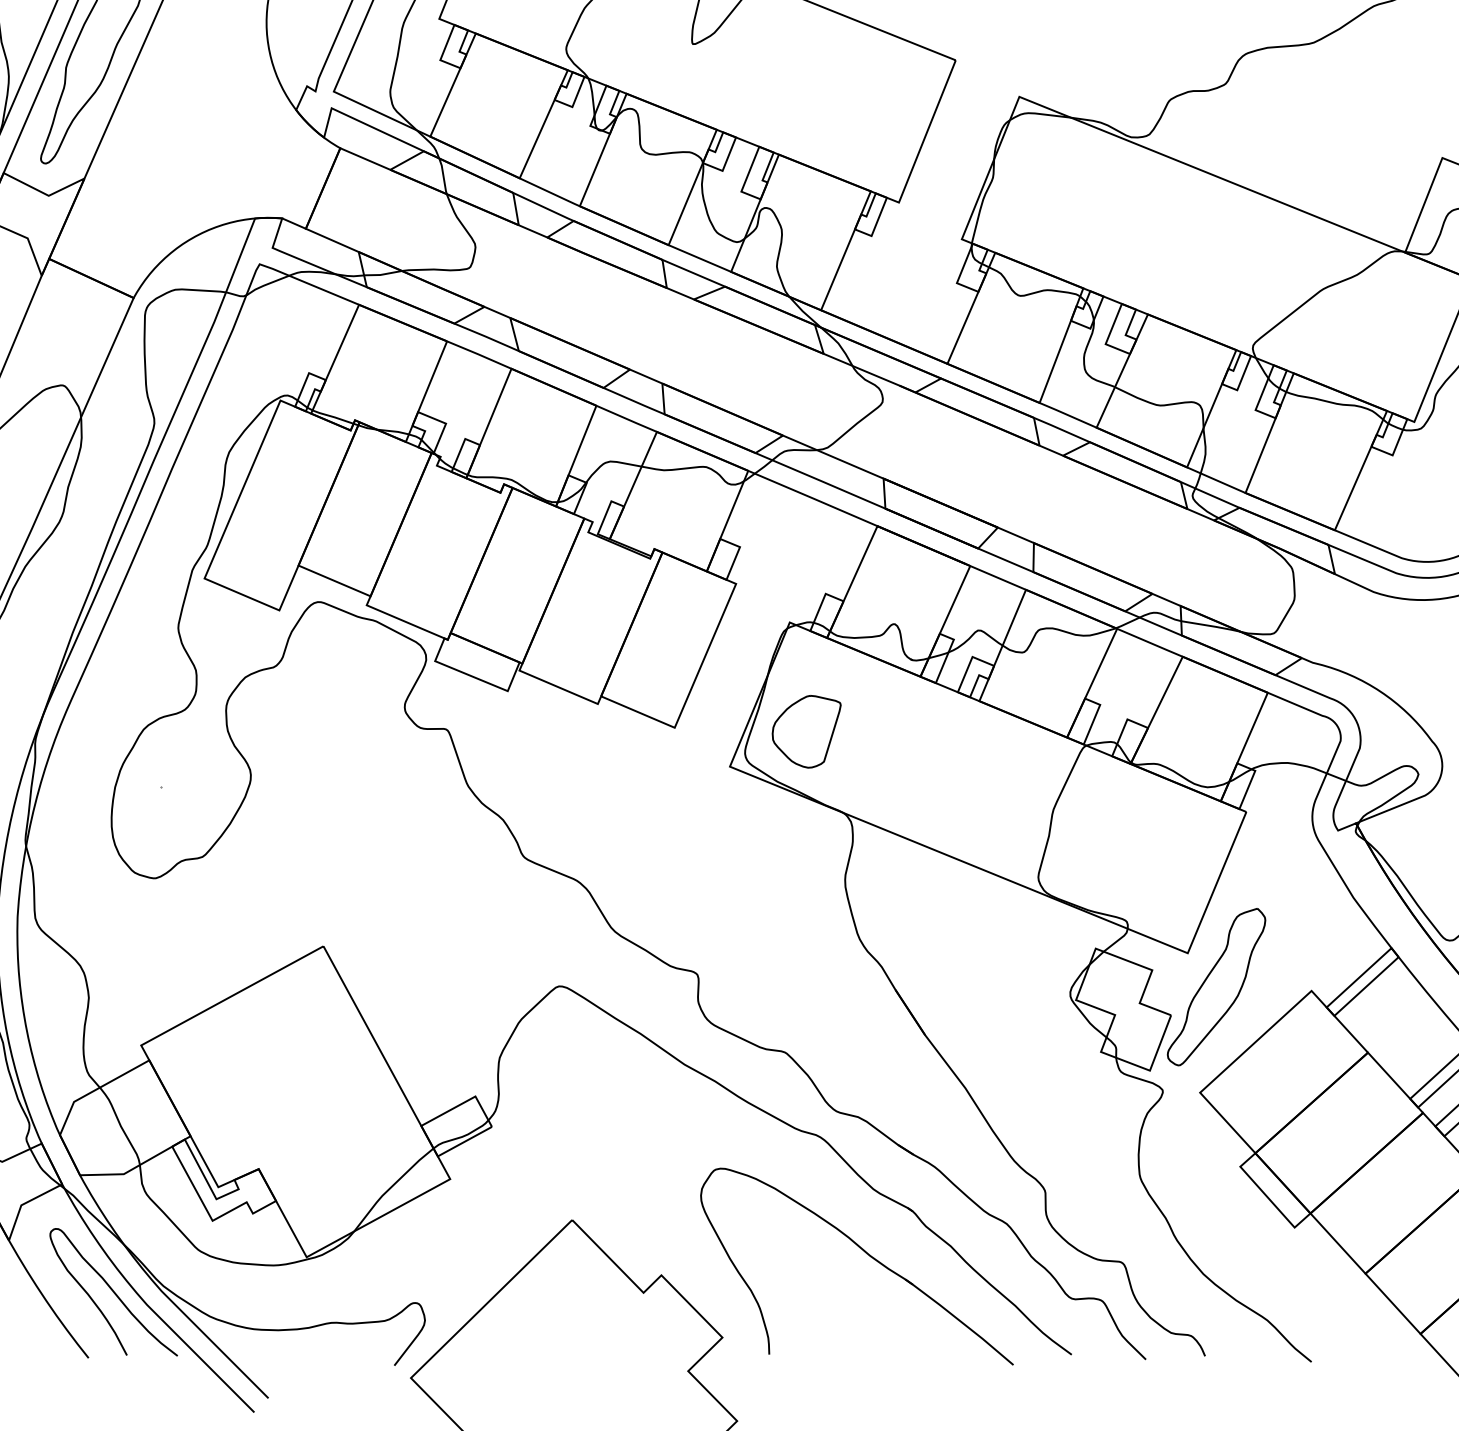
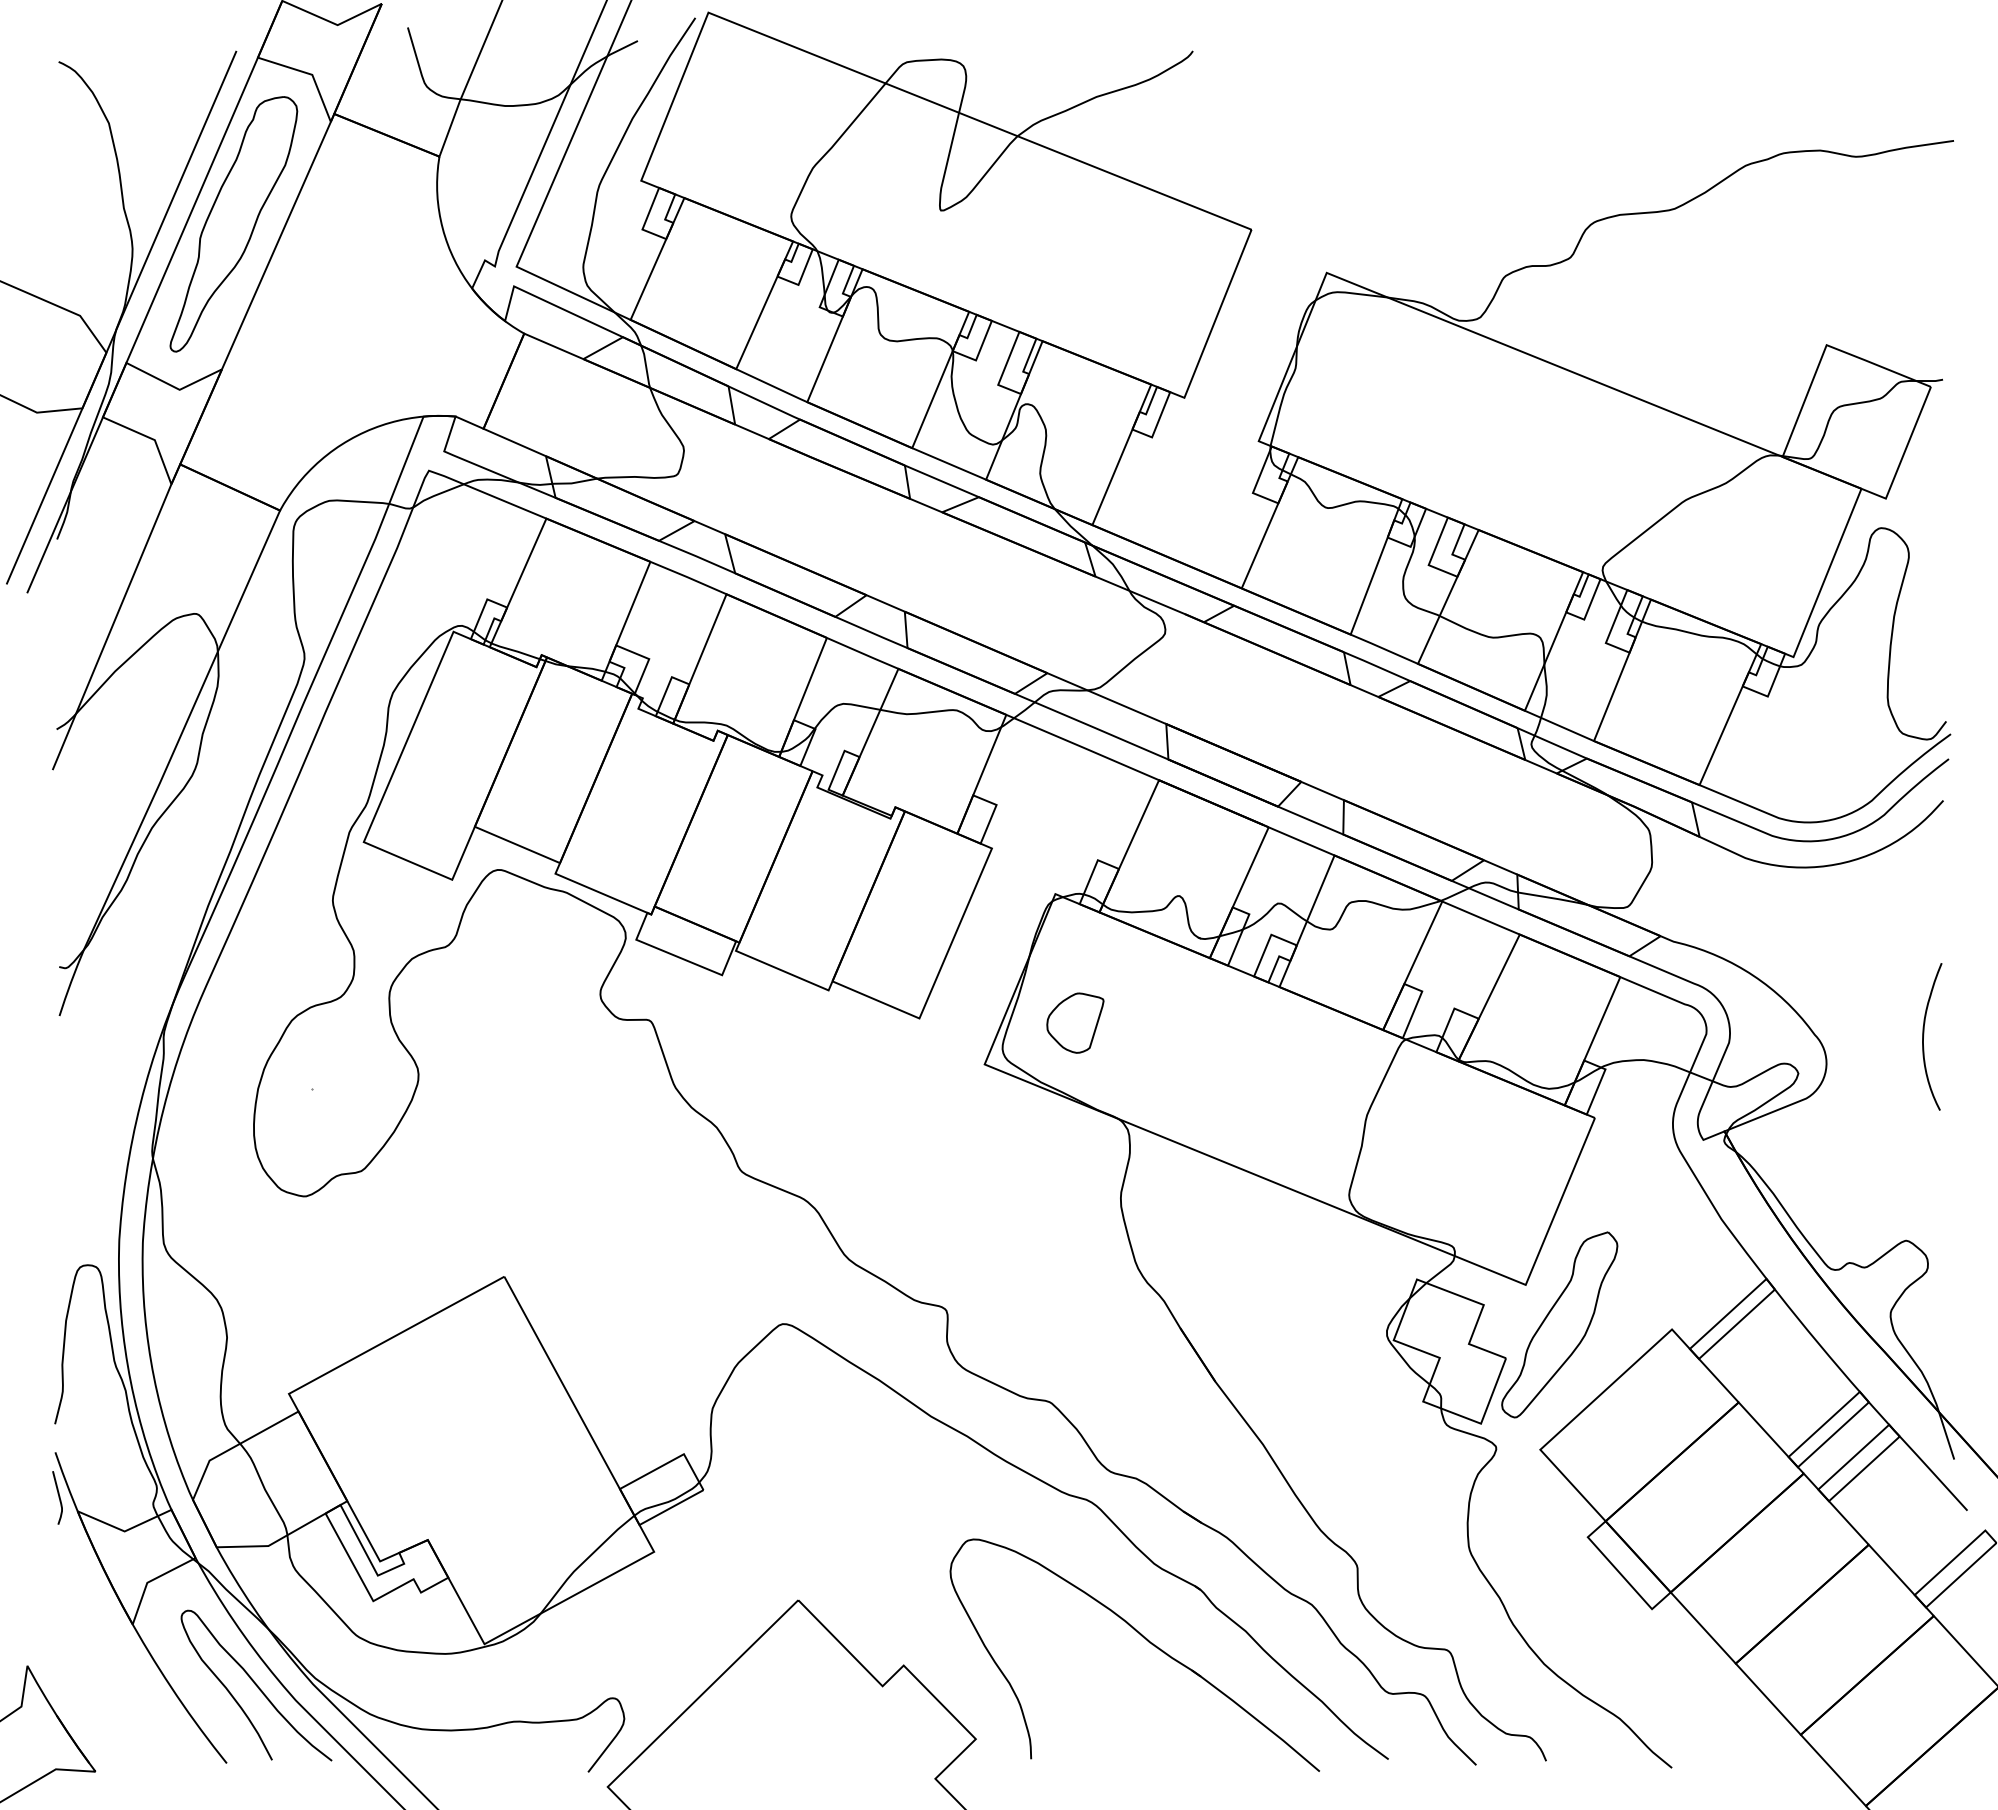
part: (806, 731) -> (1075, 1022), size x0.7

